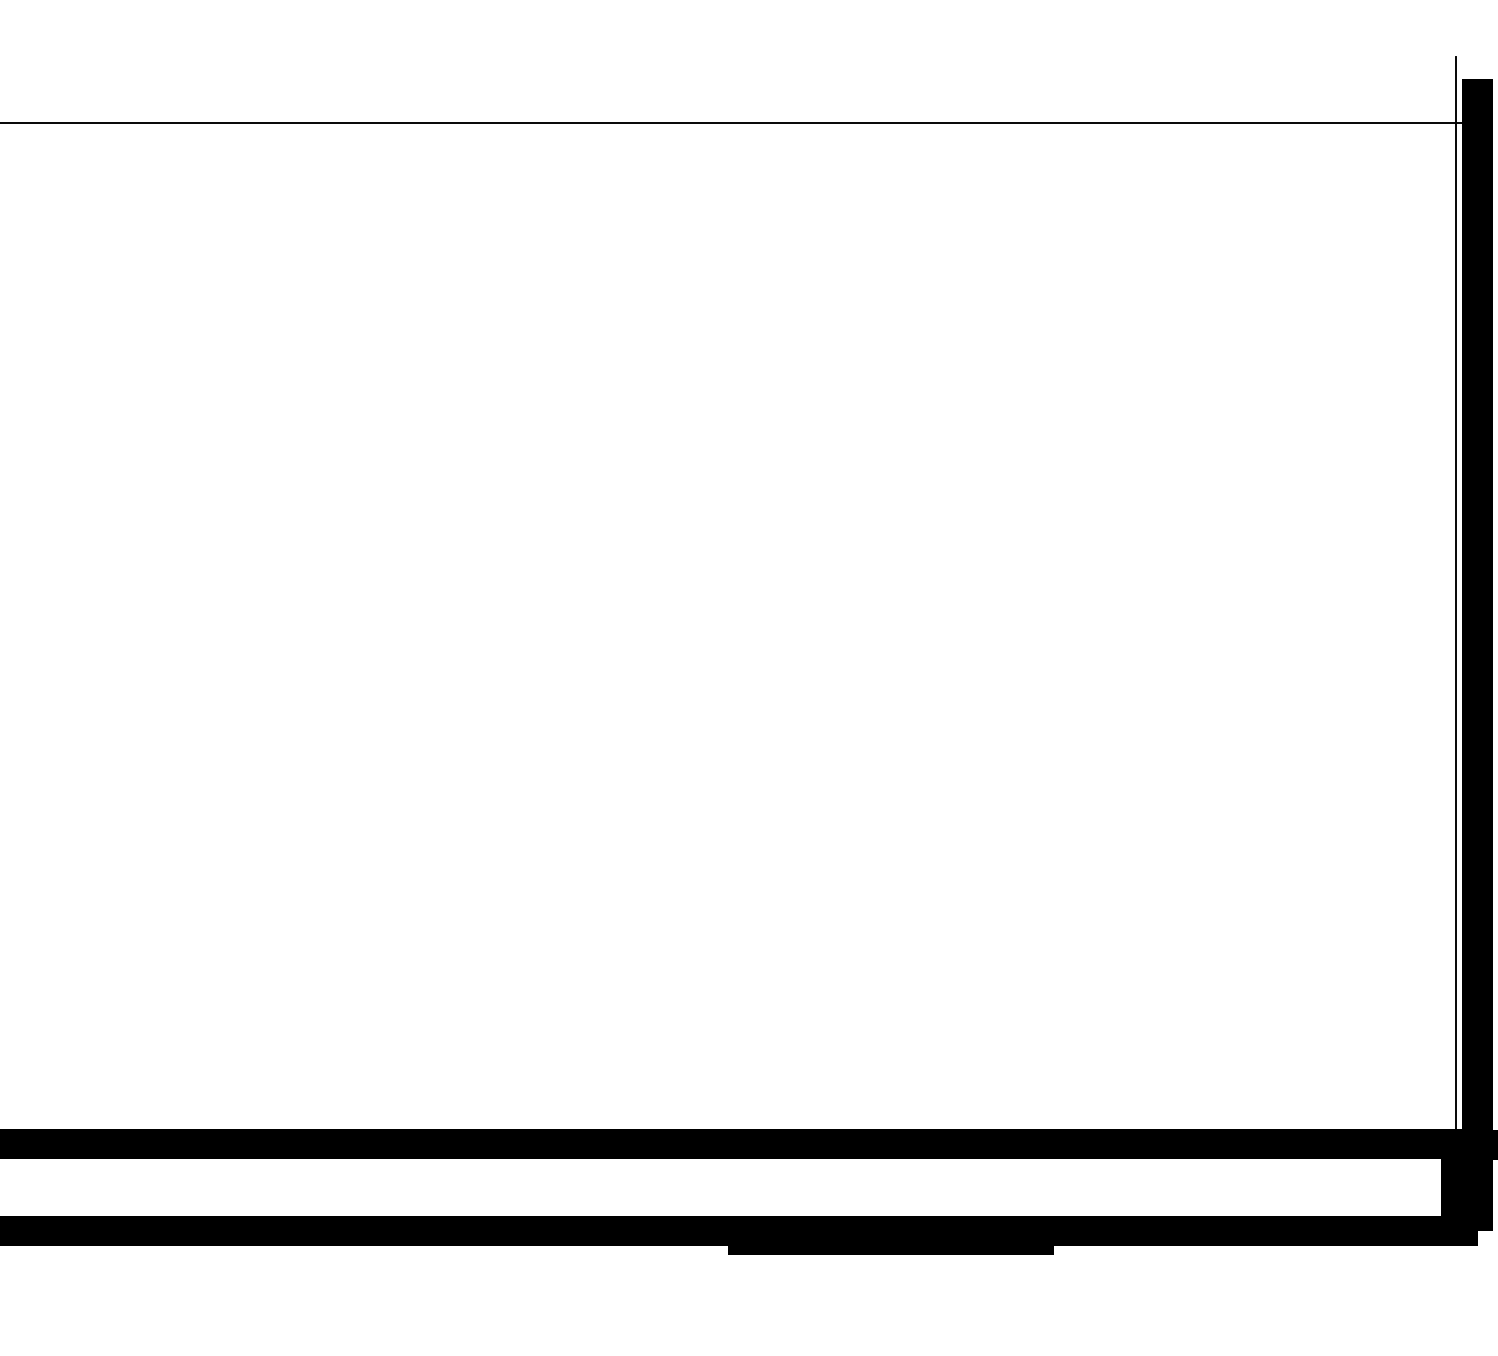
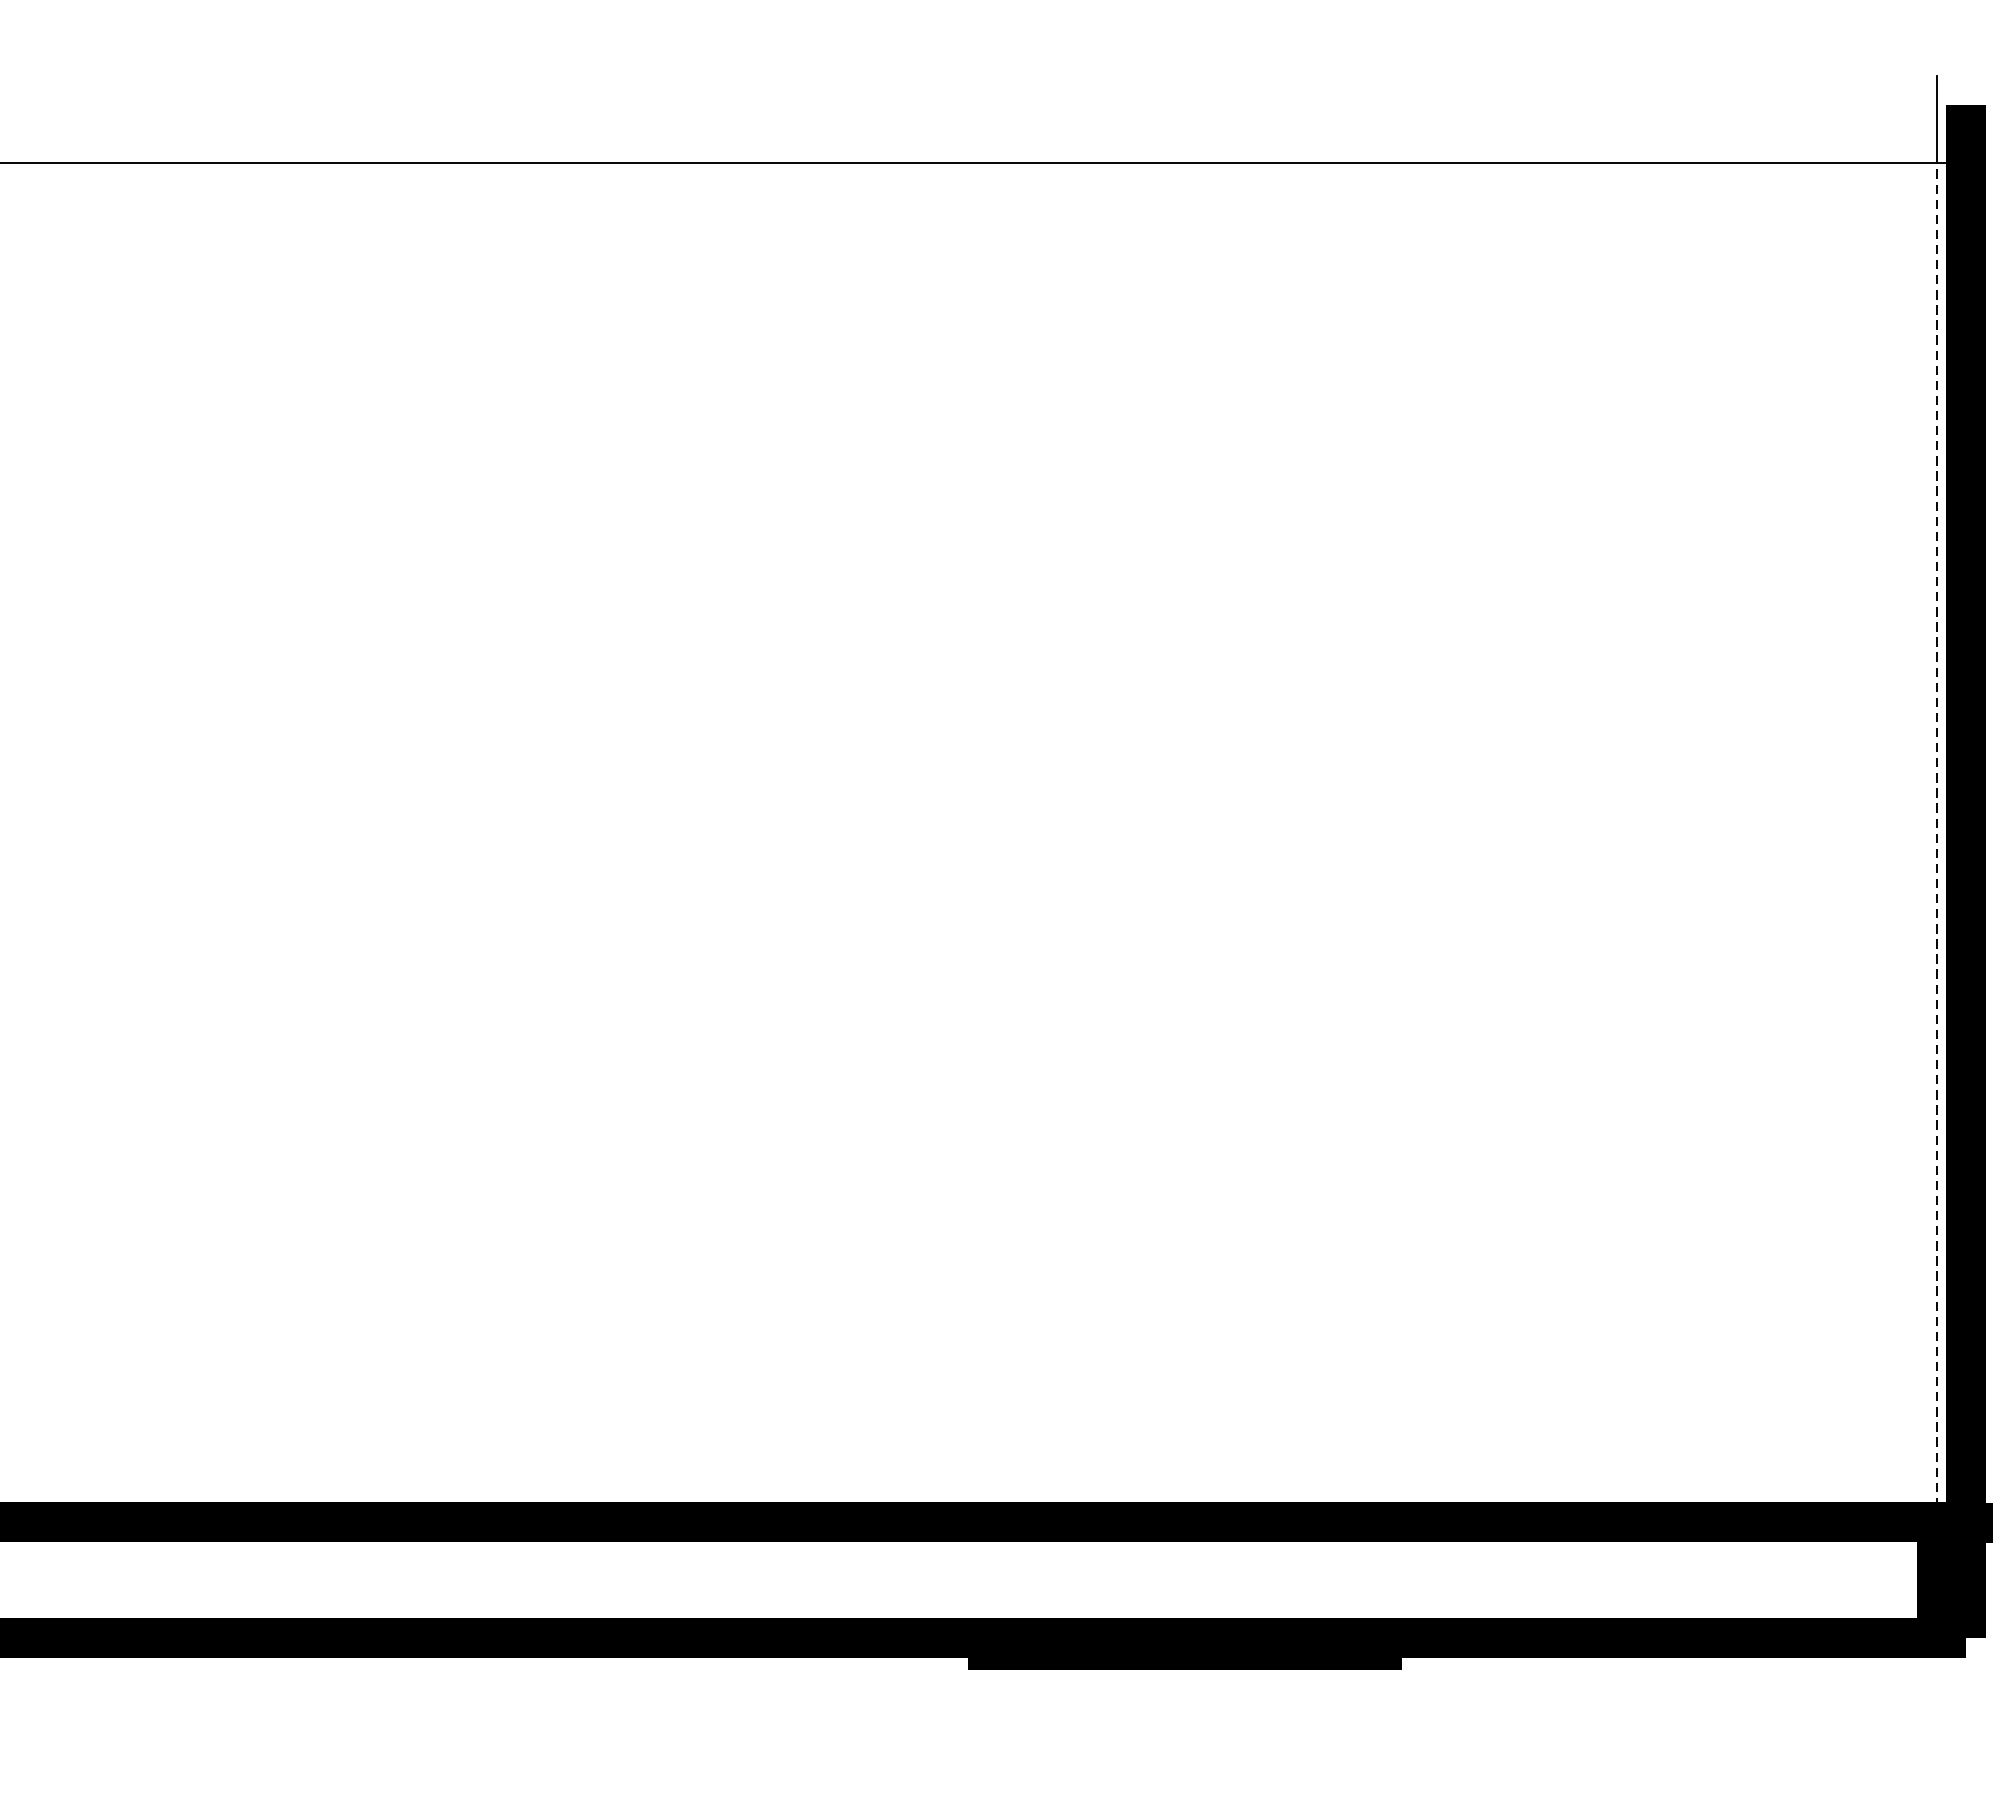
line: (1455, 633) -> (1936, 842), solid -> dashed

